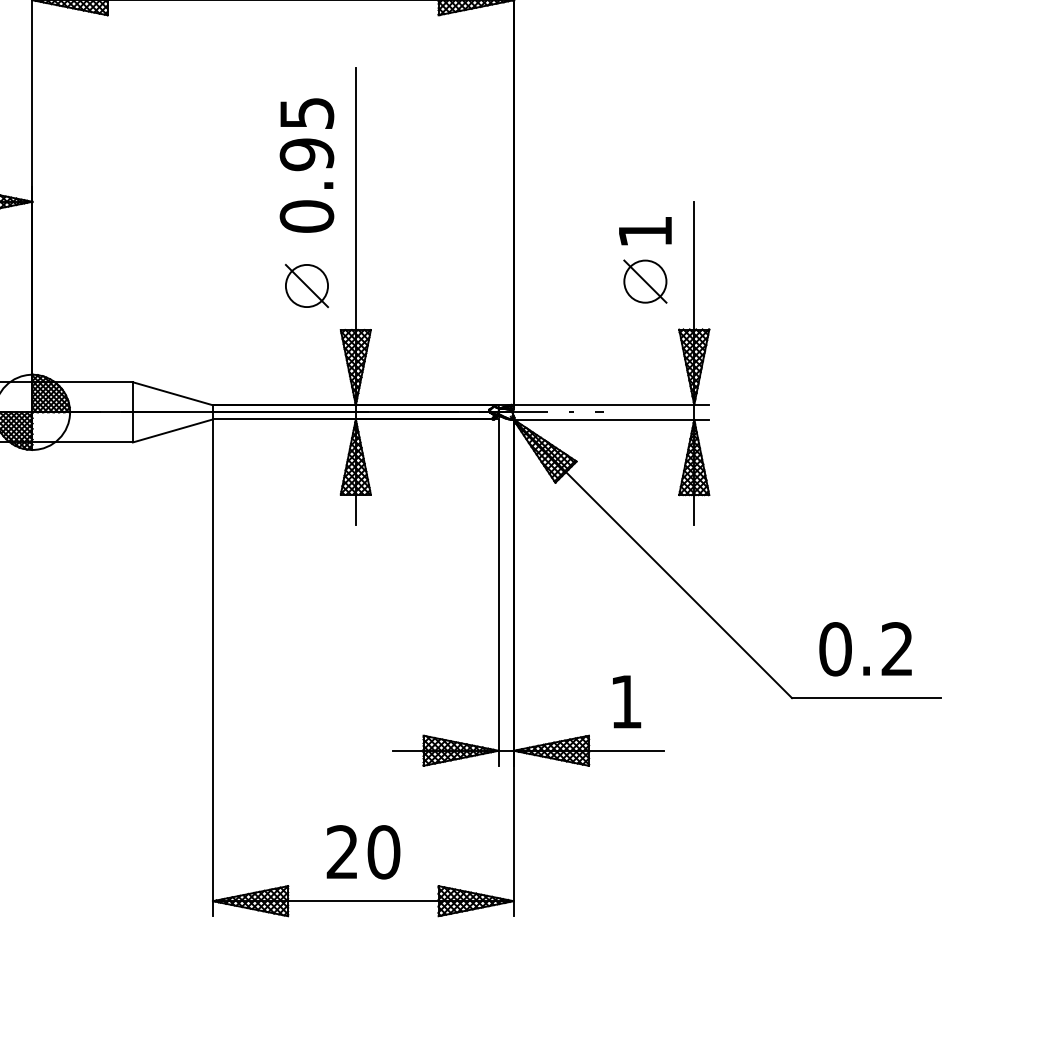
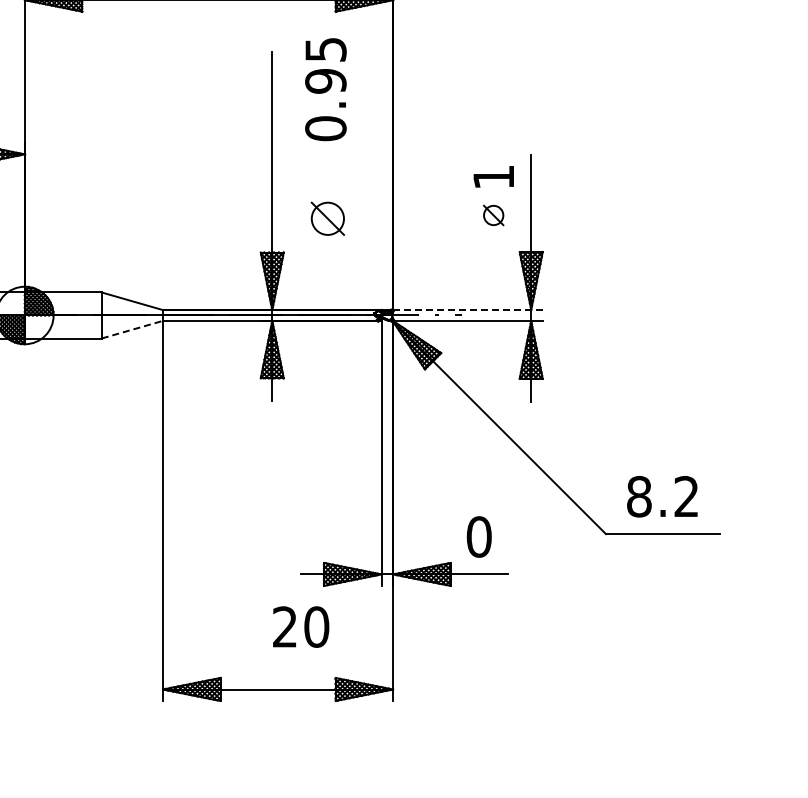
text: (306, 165) -> (325, 89), moved
part: (644, 281) -> (493, 215), size x0.6
part: (306, 285) -> (327, 218), moved
line: (609, 404) -> (466, 309), solid -> dashed
line: (173, 430) -> (132, 329), solid -> dashed
text: (835, 648) -> (639, 496), 0.2 -> 8.2
text: (625, 701) -> (478, 536), 1 -> 0
text: (363, 851) -> (301, 626), moved

